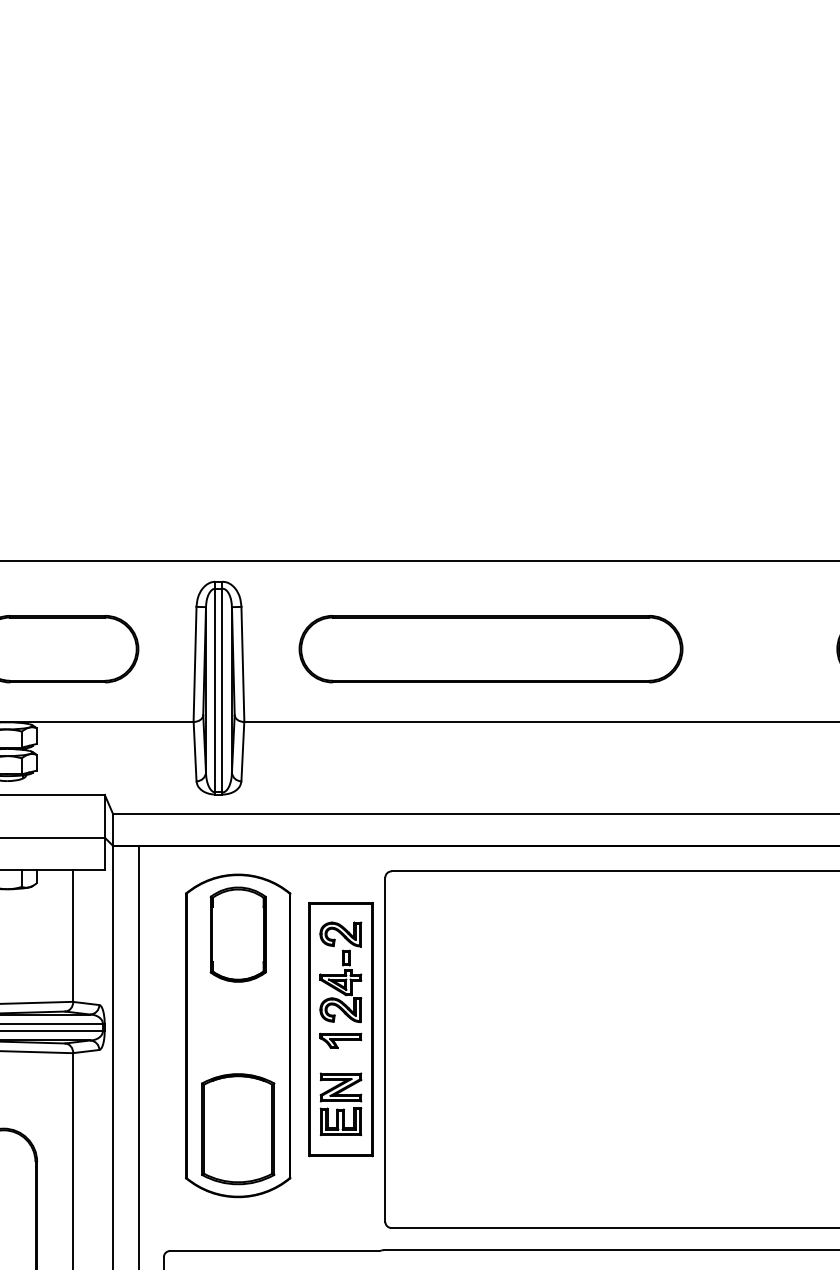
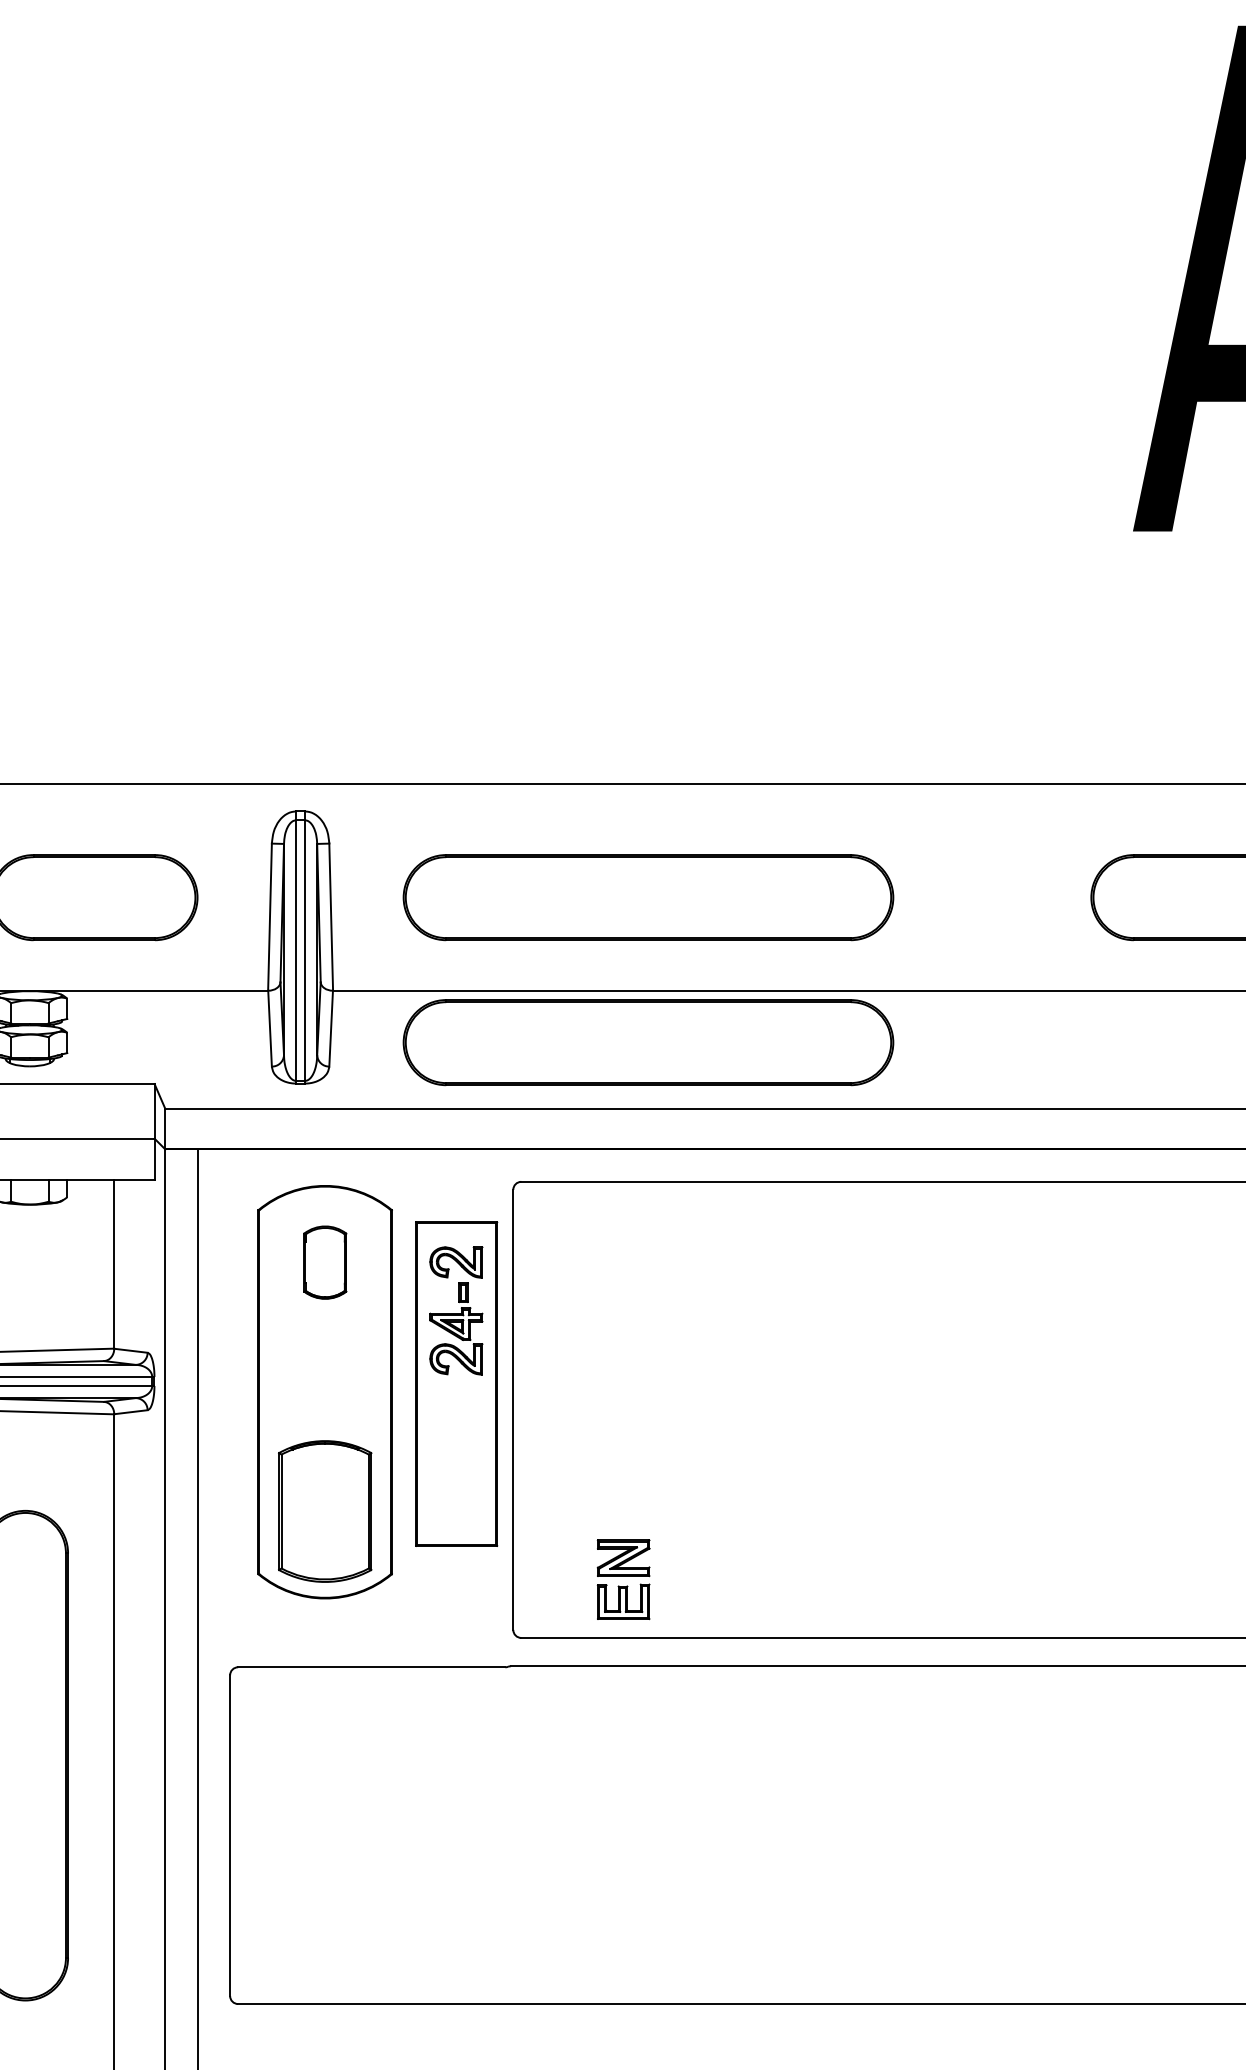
part: (491, 762) -> (648, 1042), added
part: (238, 934) -> (325, 1262), size x0.6
part: (340, 1040) -> (456, 1398), removed
part: (340, 1104) -> (623, 1579), moved

